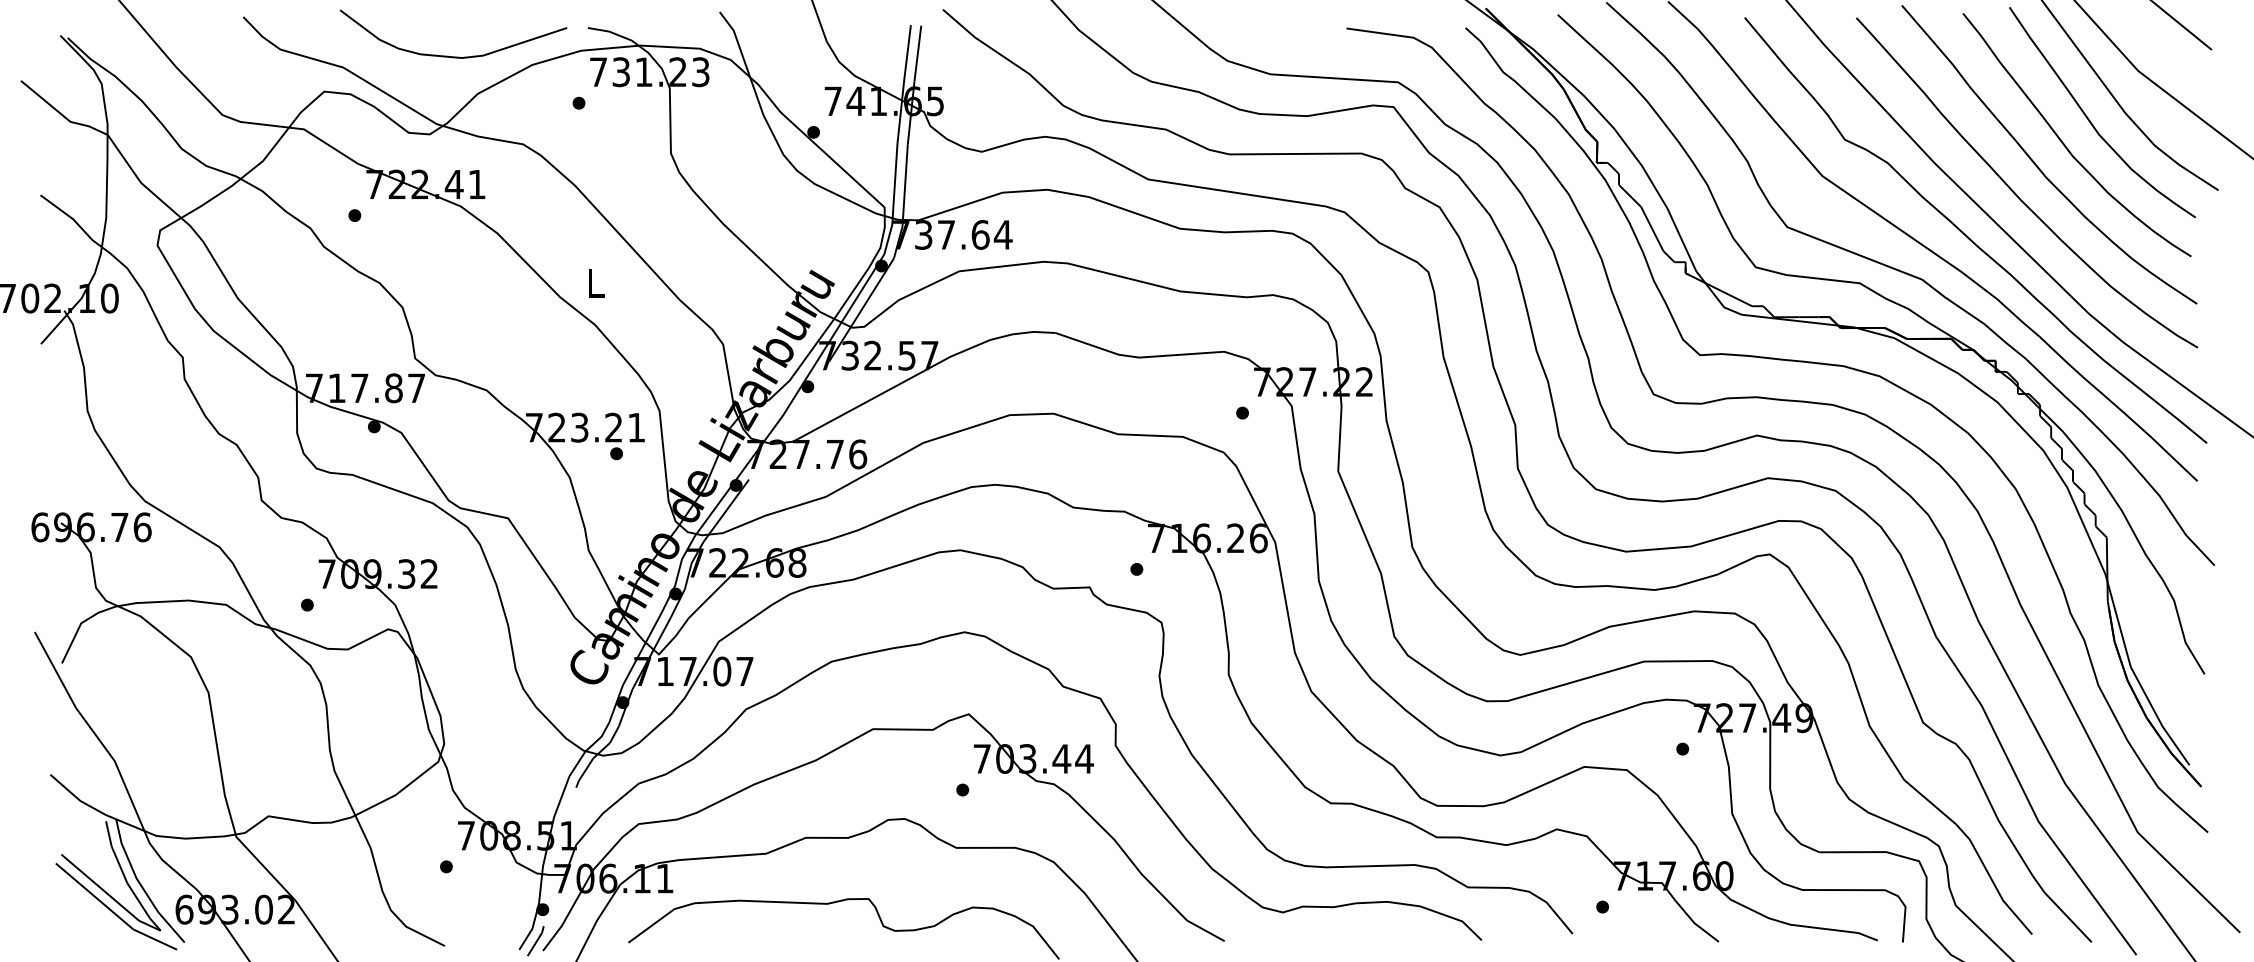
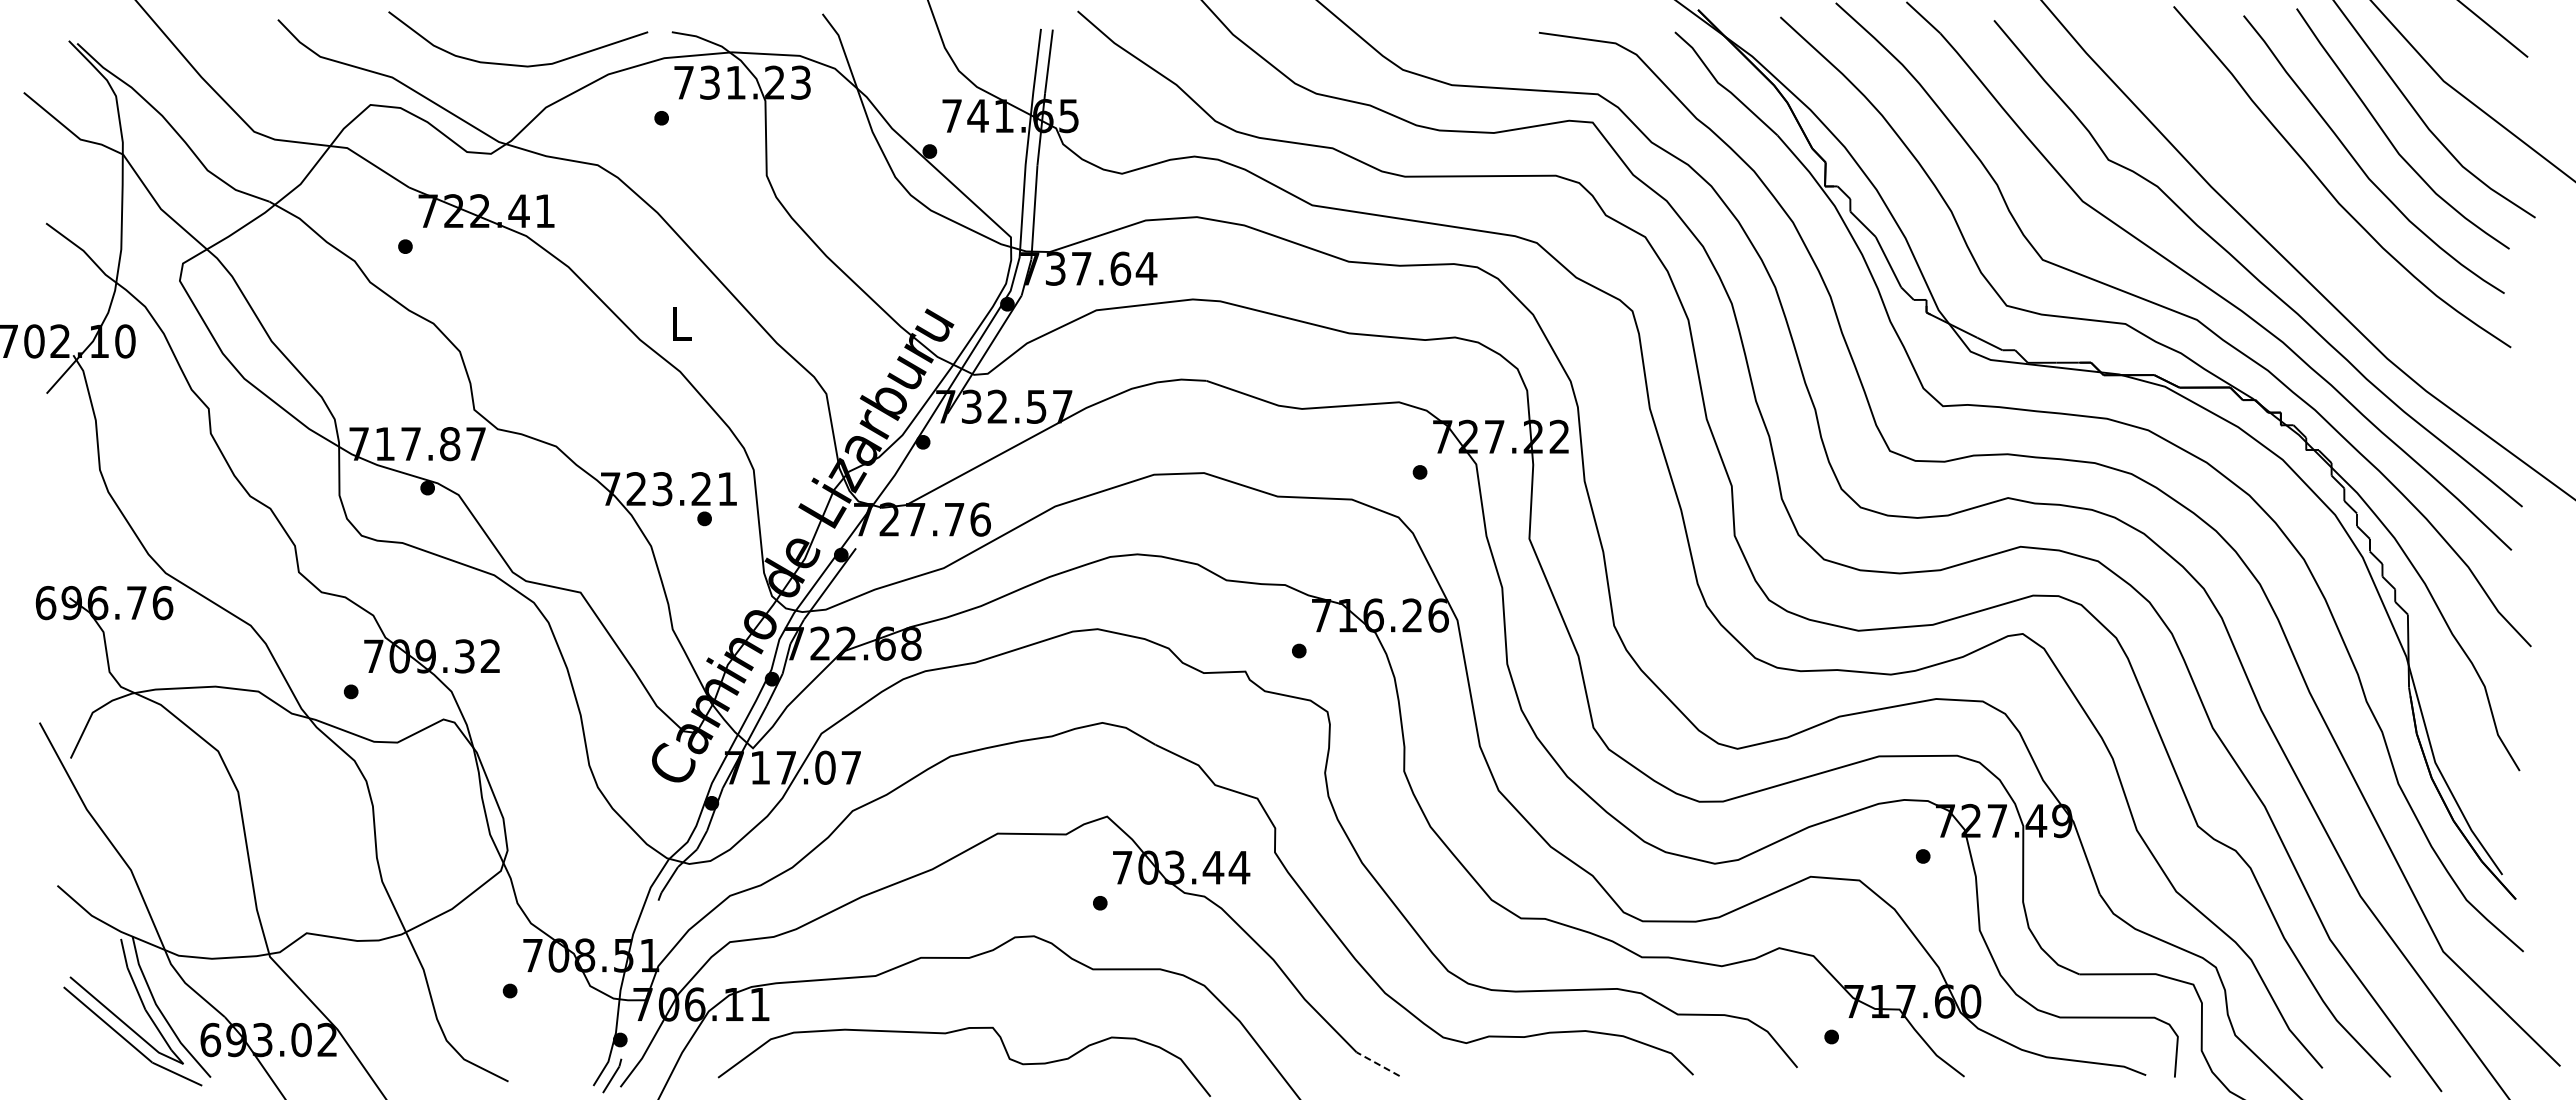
curve: (2016, 193) -> (2304, 221), removed
line: (1206, 931) -> (1378, 1064), solid -> dashed

